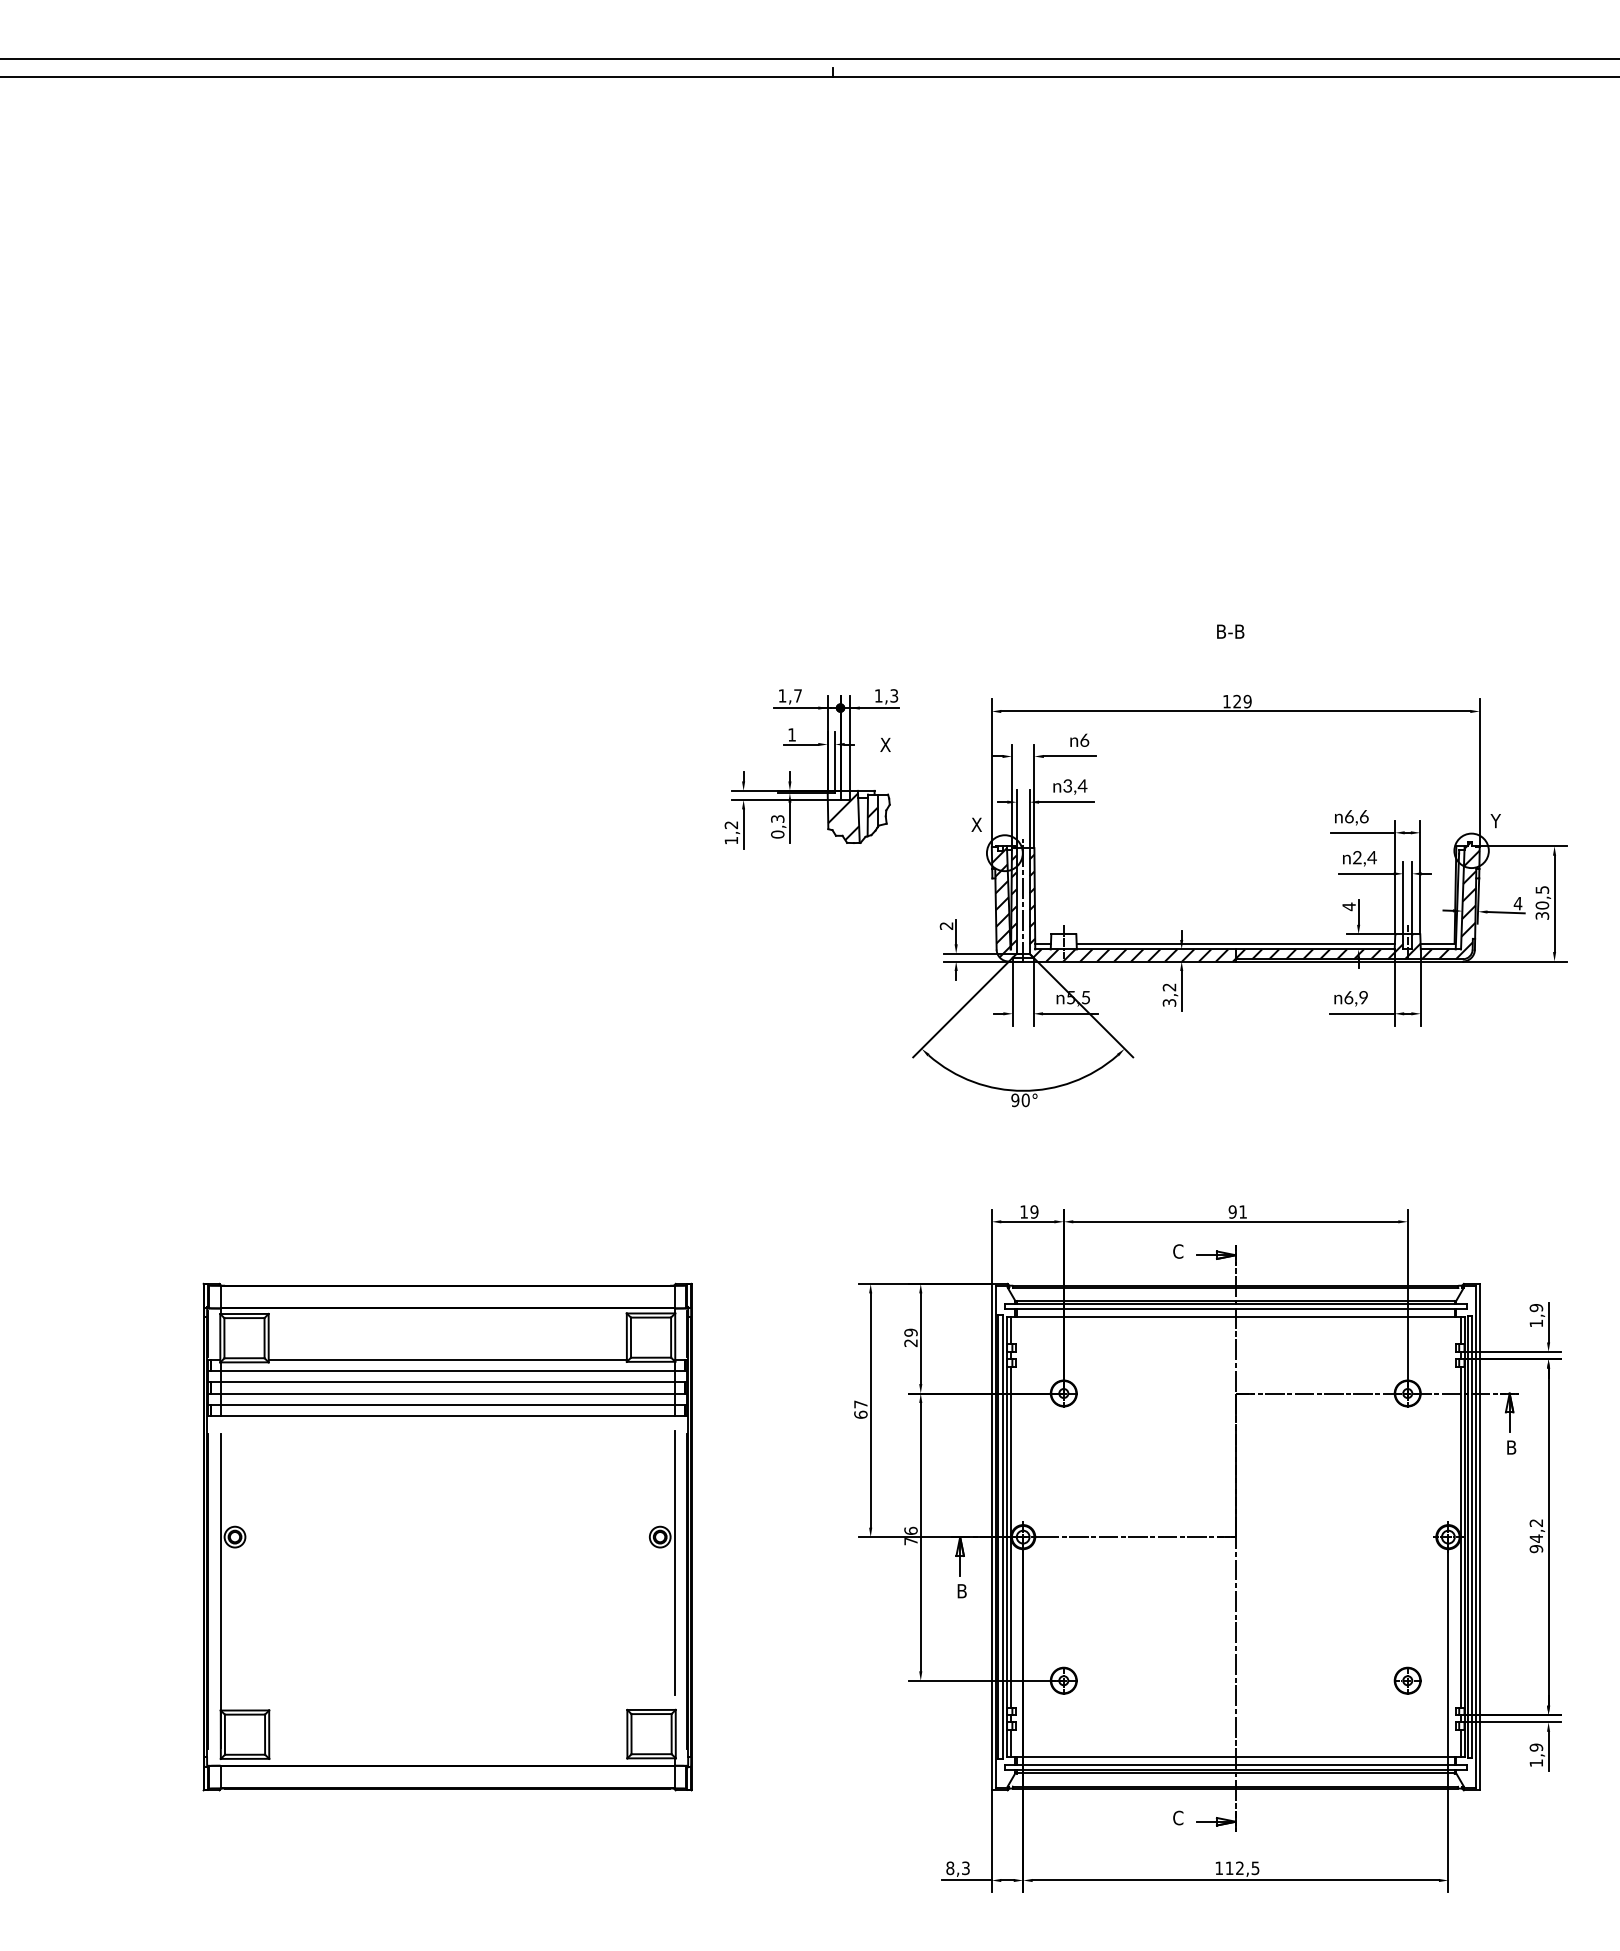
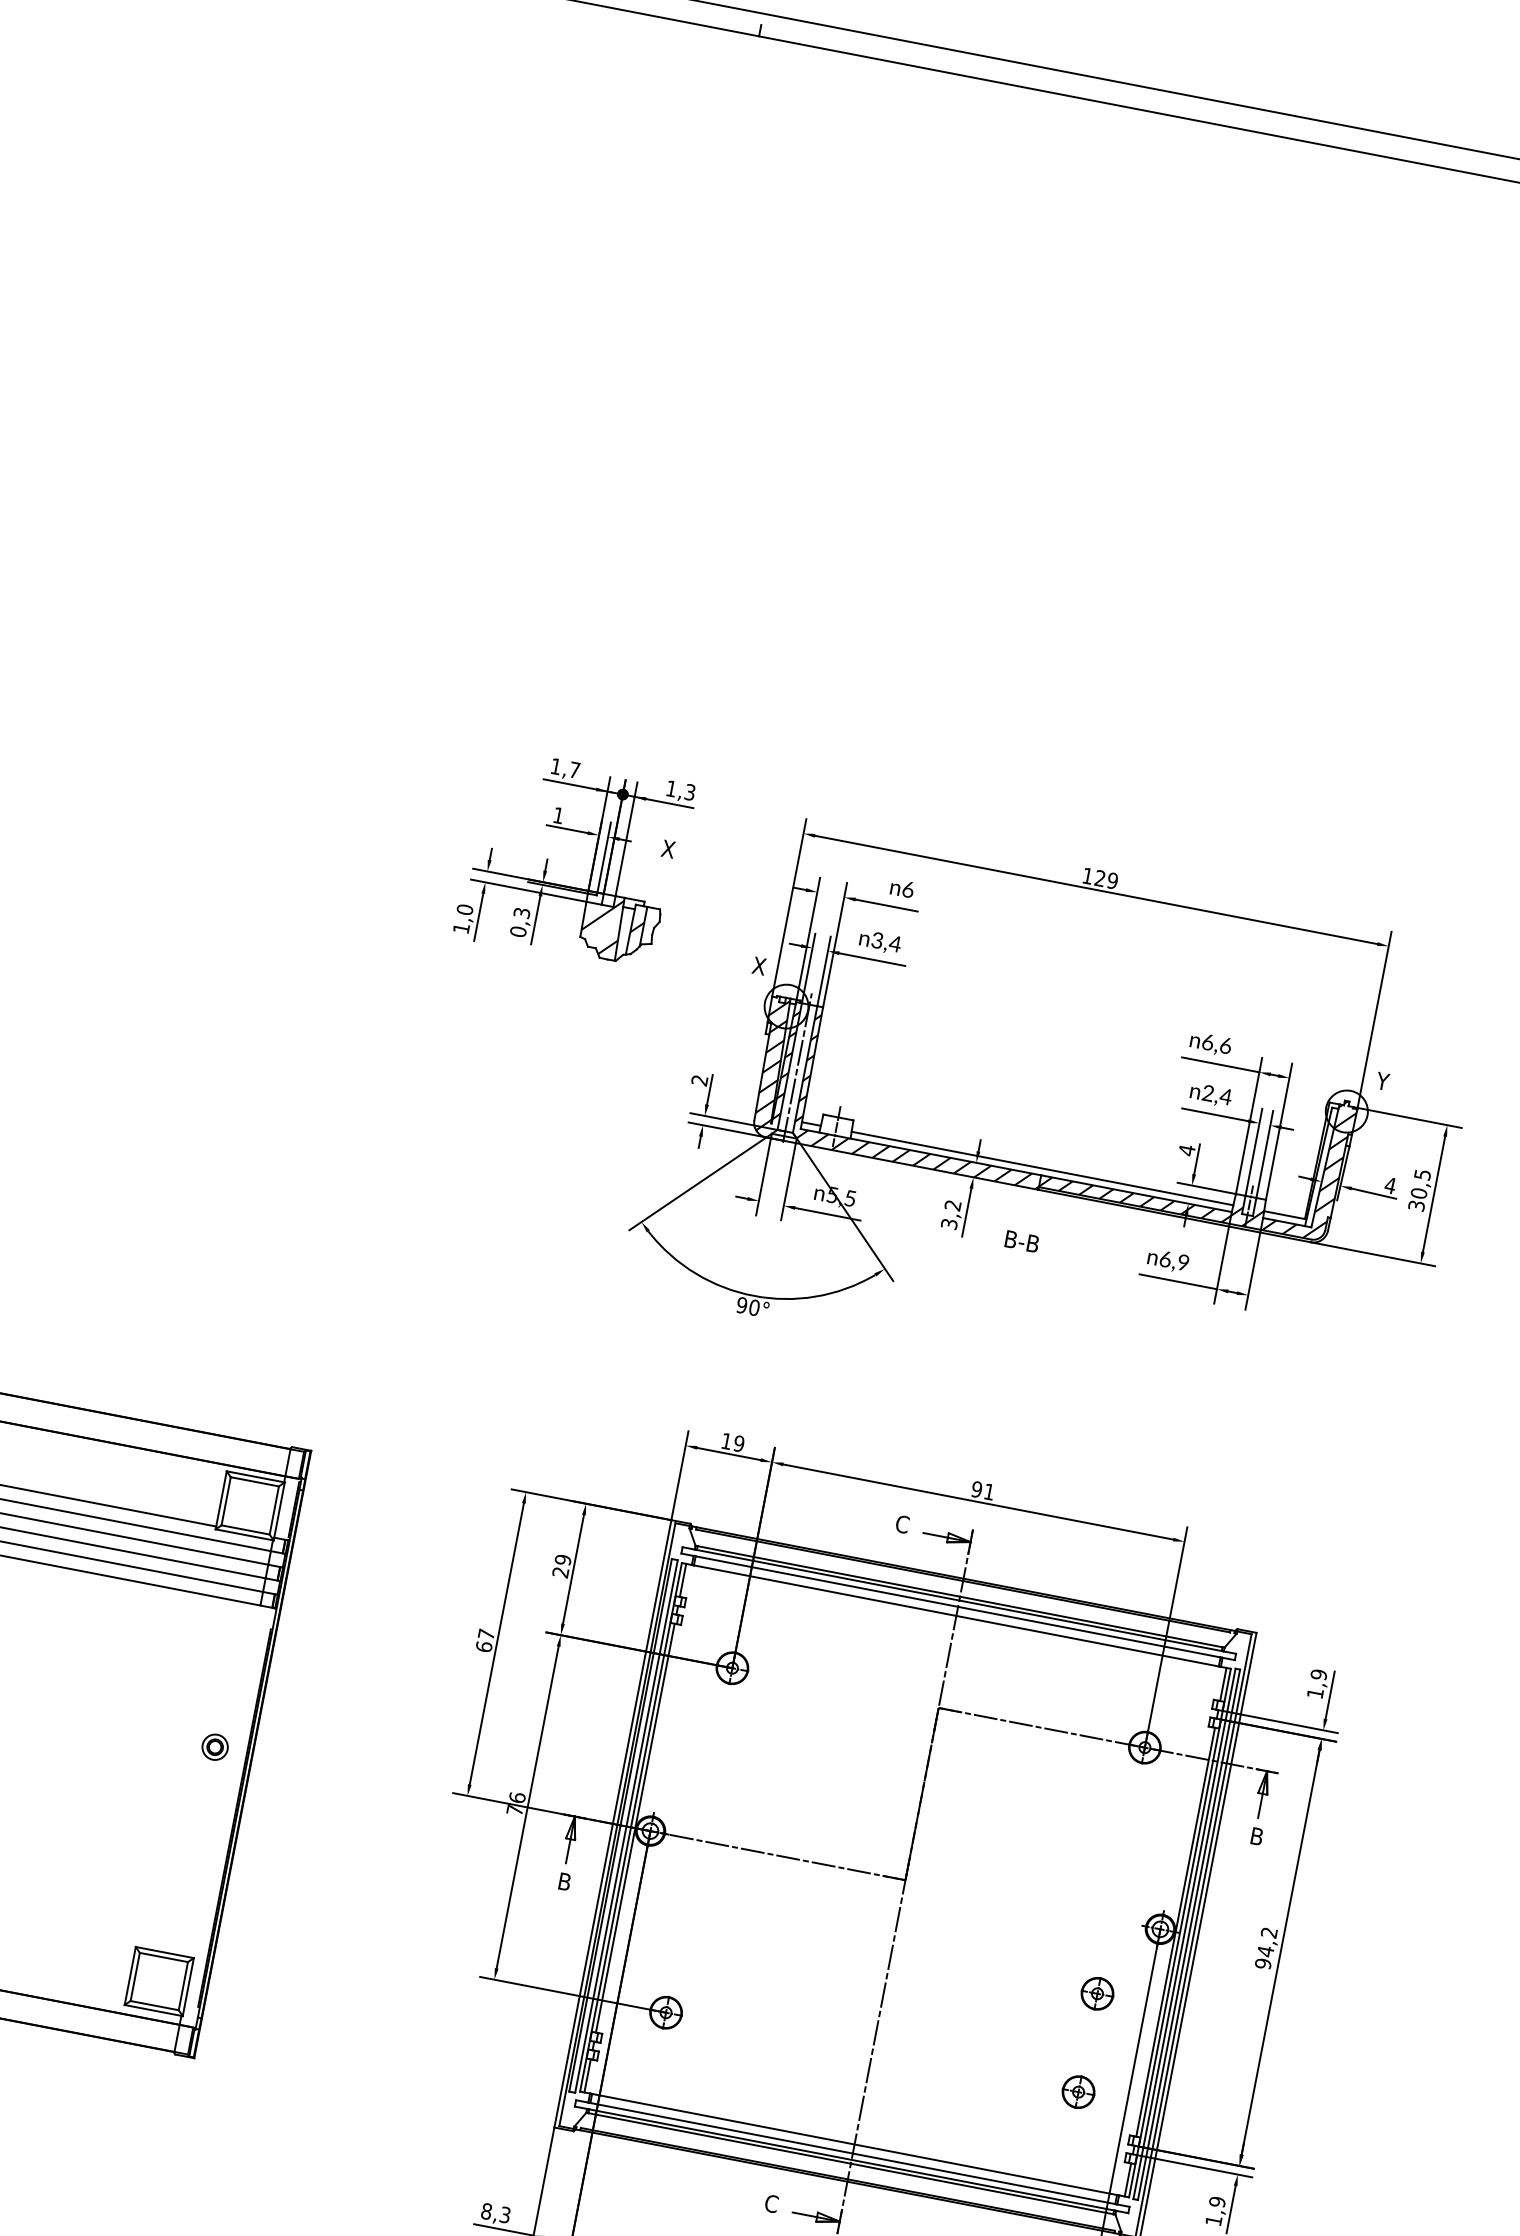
text: (1230, 631) -> (1021, 1241), moved
text: (731, 825) -> (465, 910), 1,2 -> 1,0
line: (674, 1562) -> (226, 1780), removed
part: (1407, 1598) -> (1097, 1993), added

